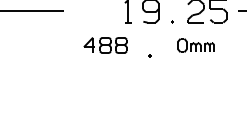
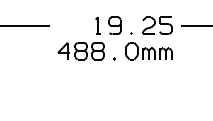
part: (104, 45) -> (80, 51), size x1.43
part: (195, 45) -> (148, 51), size x1.67

